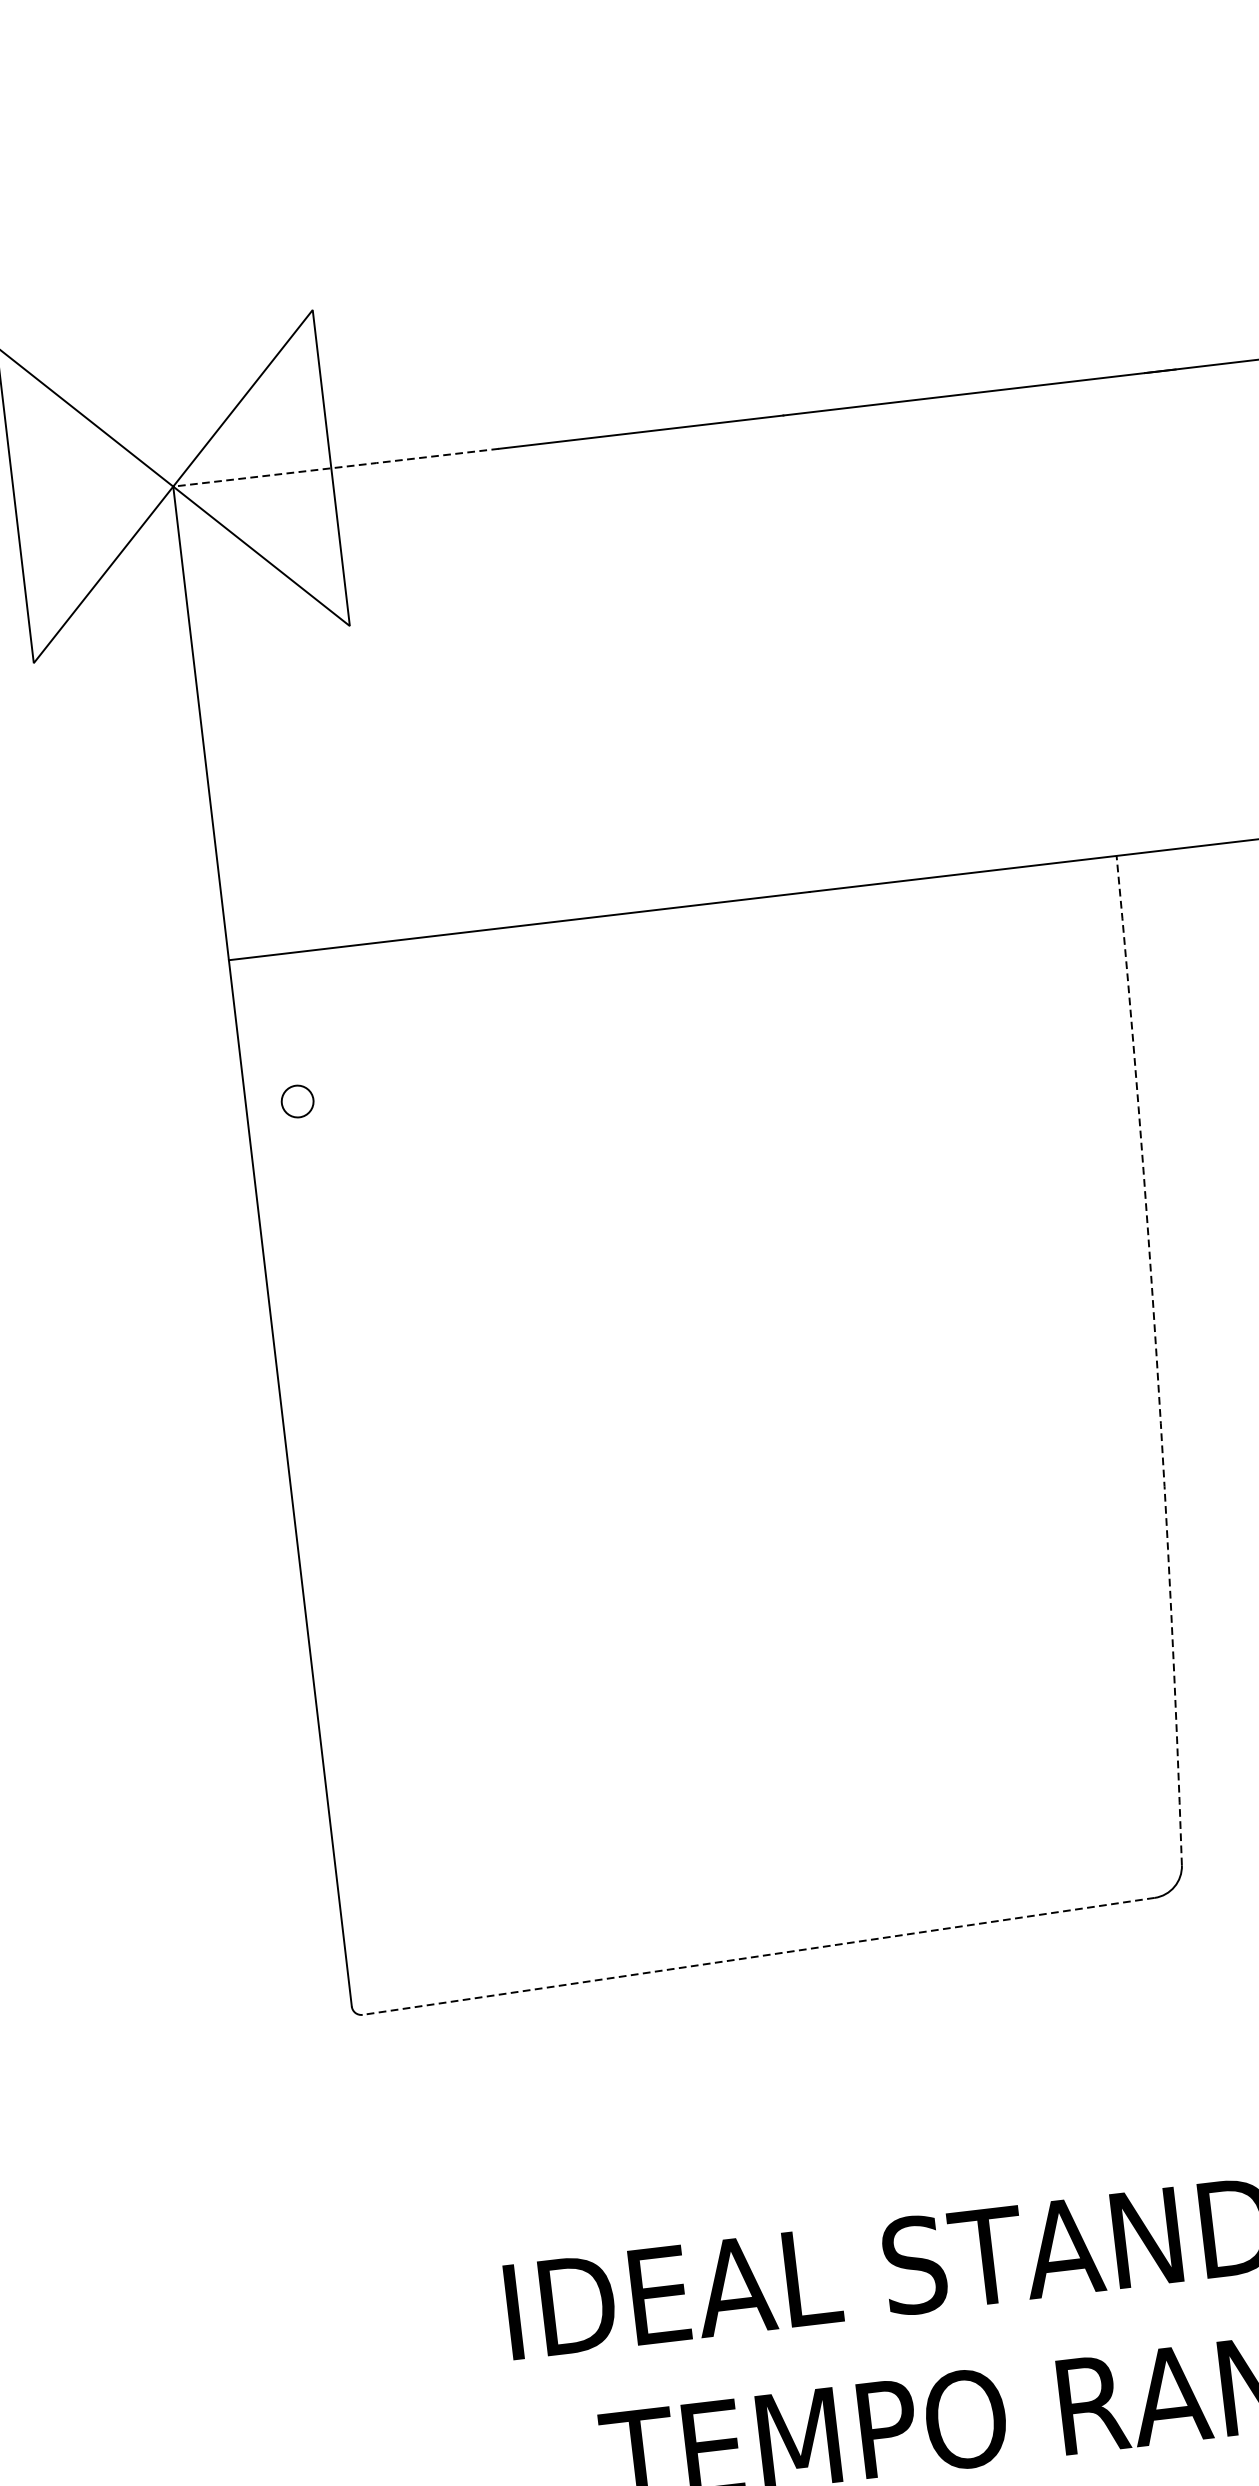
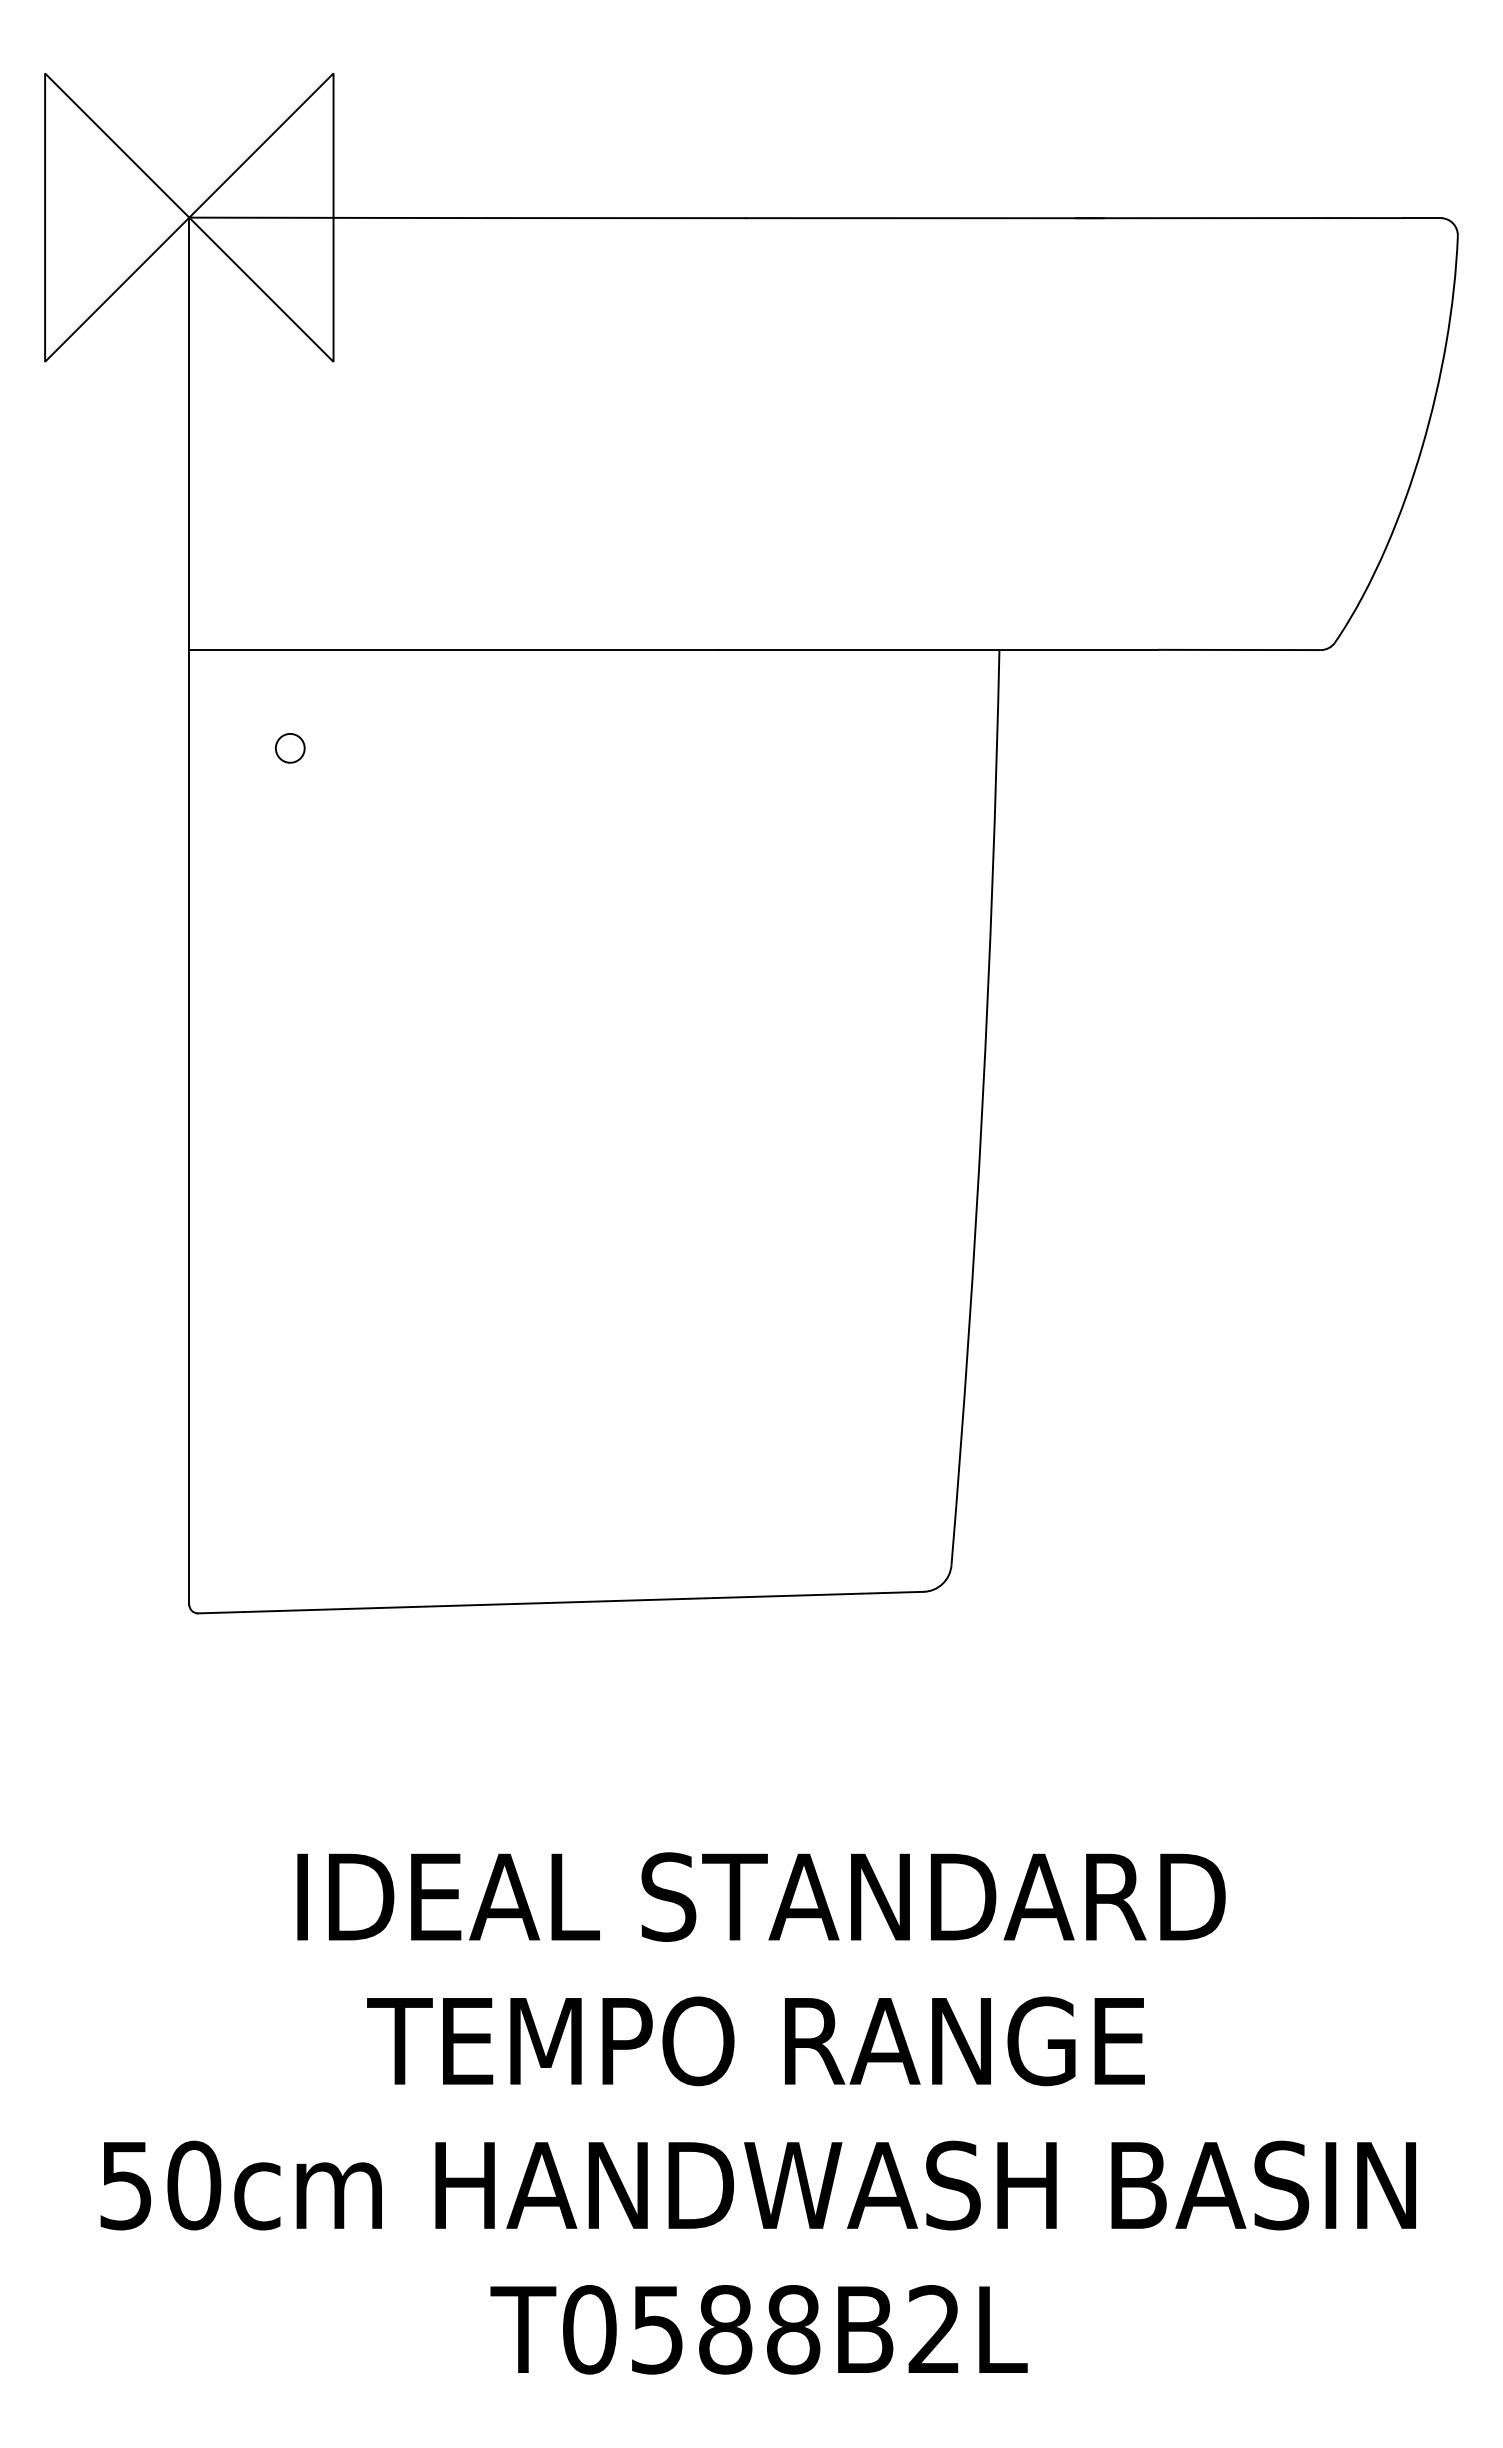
line: (336, 467) -> (338, 217), dashed -> solid
circle: (297, 1101) -> (290, 748), moved
arc: (1156, 1359) -> (982, 1107), dashed -> solid
line: (758, 1956) -> (560, 1602), dashed -> solid

